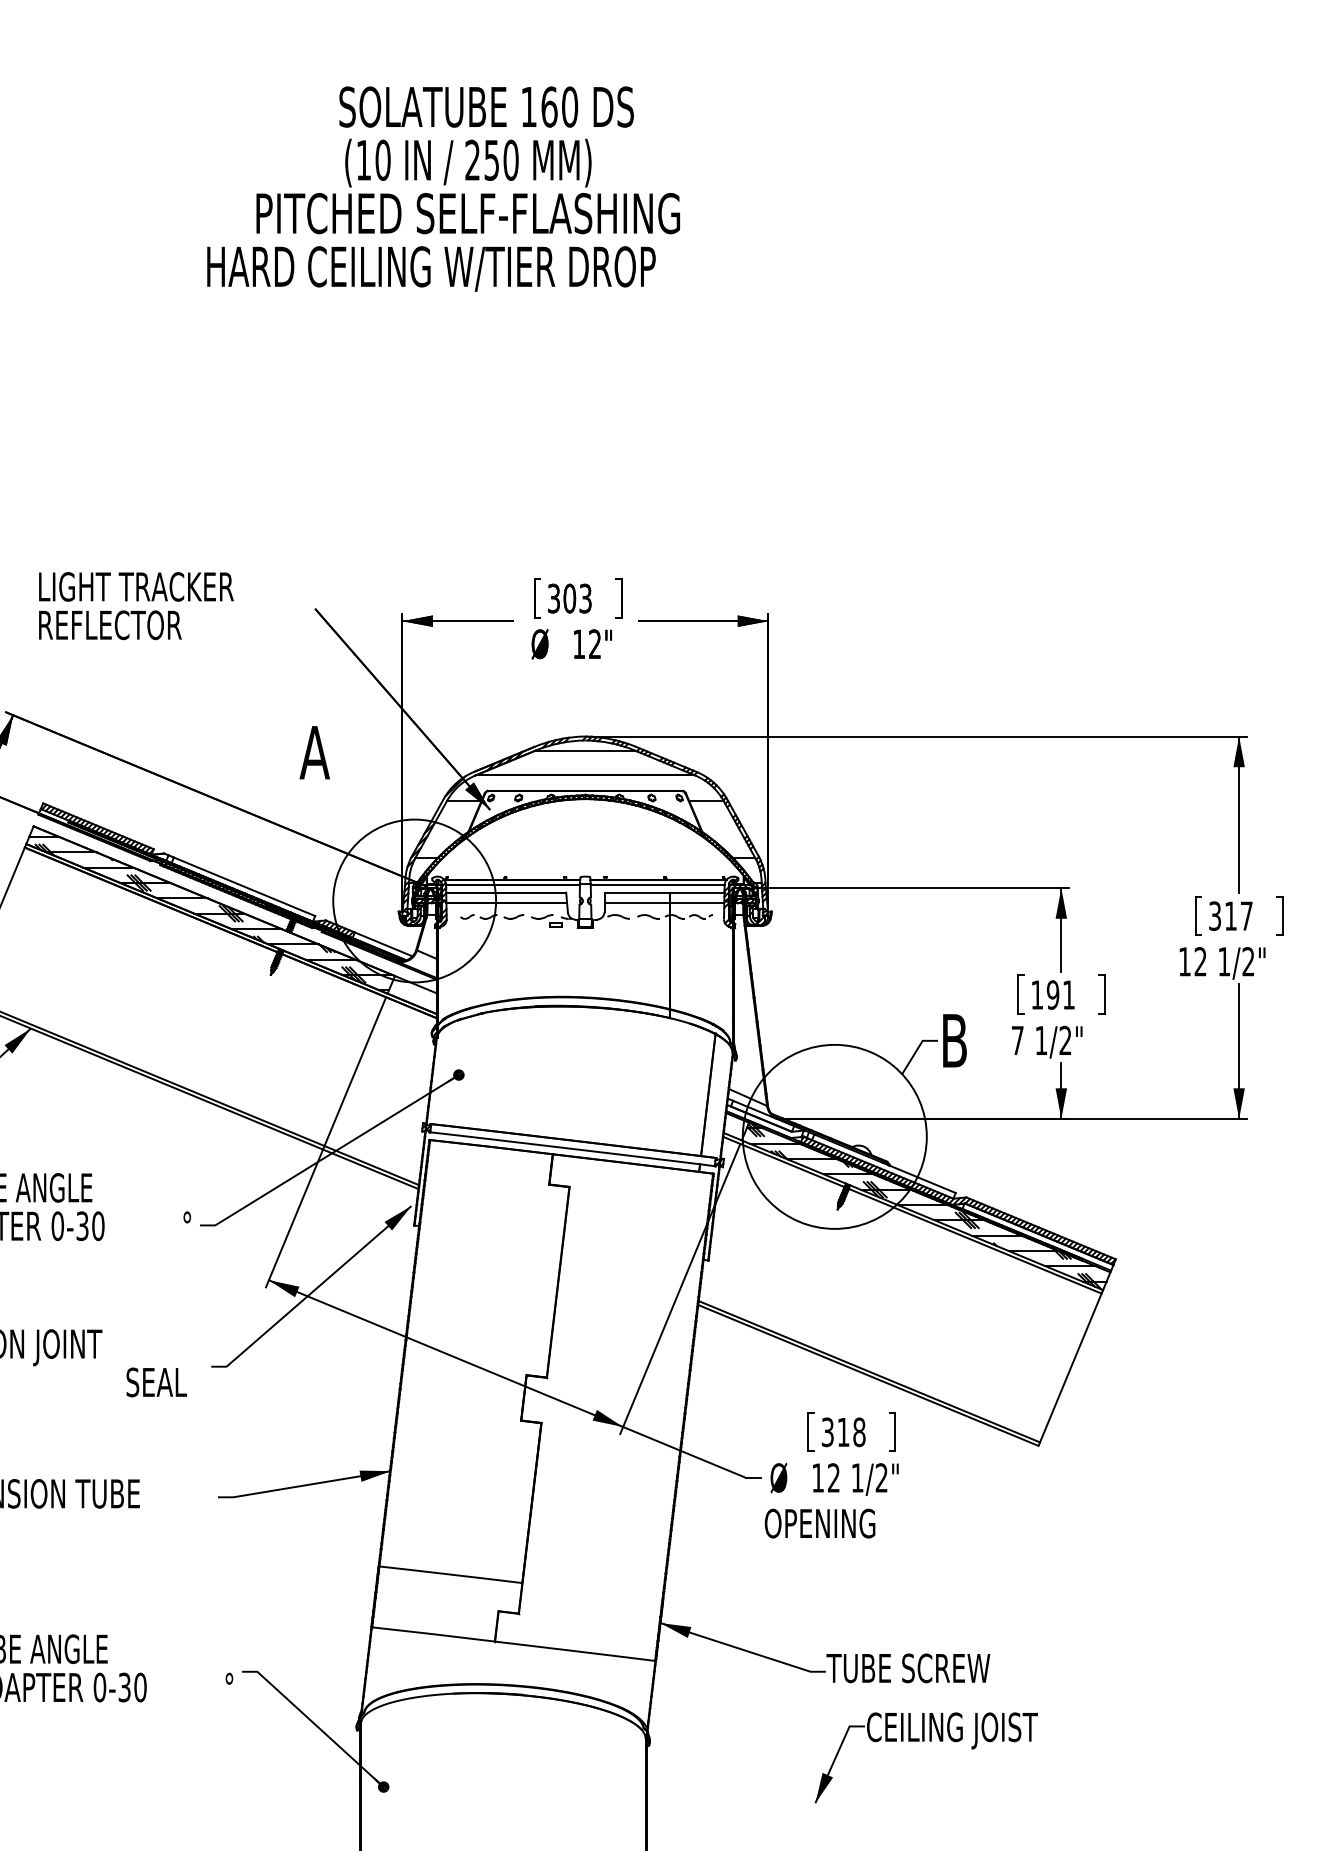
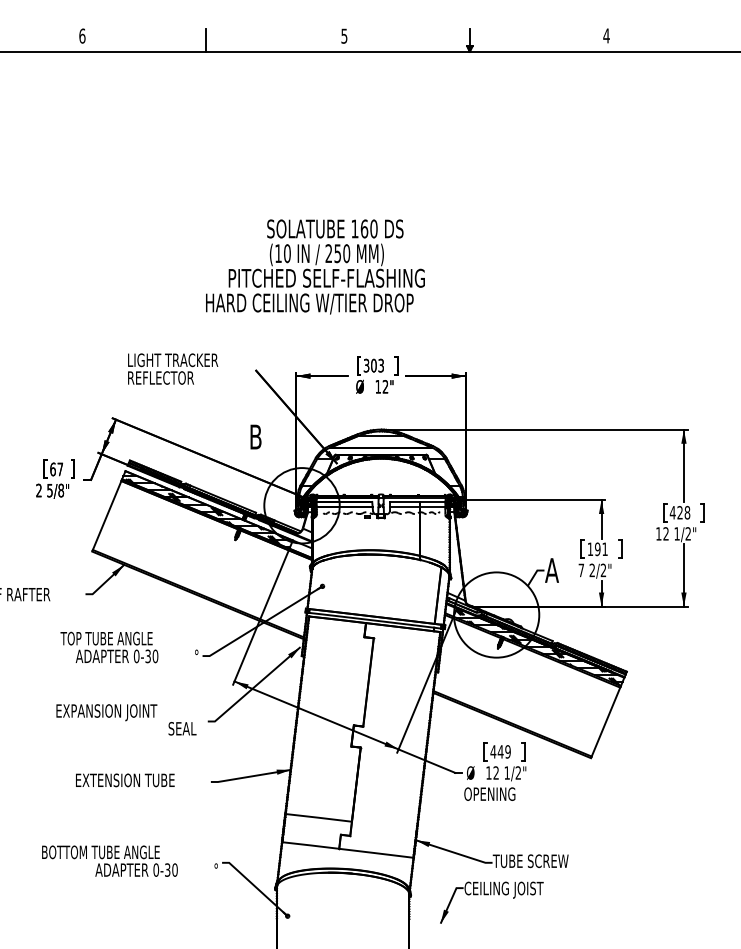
text: (443, 188) -> (315, 266), moved
text: (314, 751) -> (255, 436), A -> B
text: (1229, 915) -> (679, 512), 317 -> 428
text: (1039, 1038) -> (591, 569), 1/2" -> 2/2"
text: (953, 1040) -> (551, 570), B -> A
text: (843, 1431) -> (500, 751), 318 -> 449
part: (922, 1742) -> (490, 895), moved

